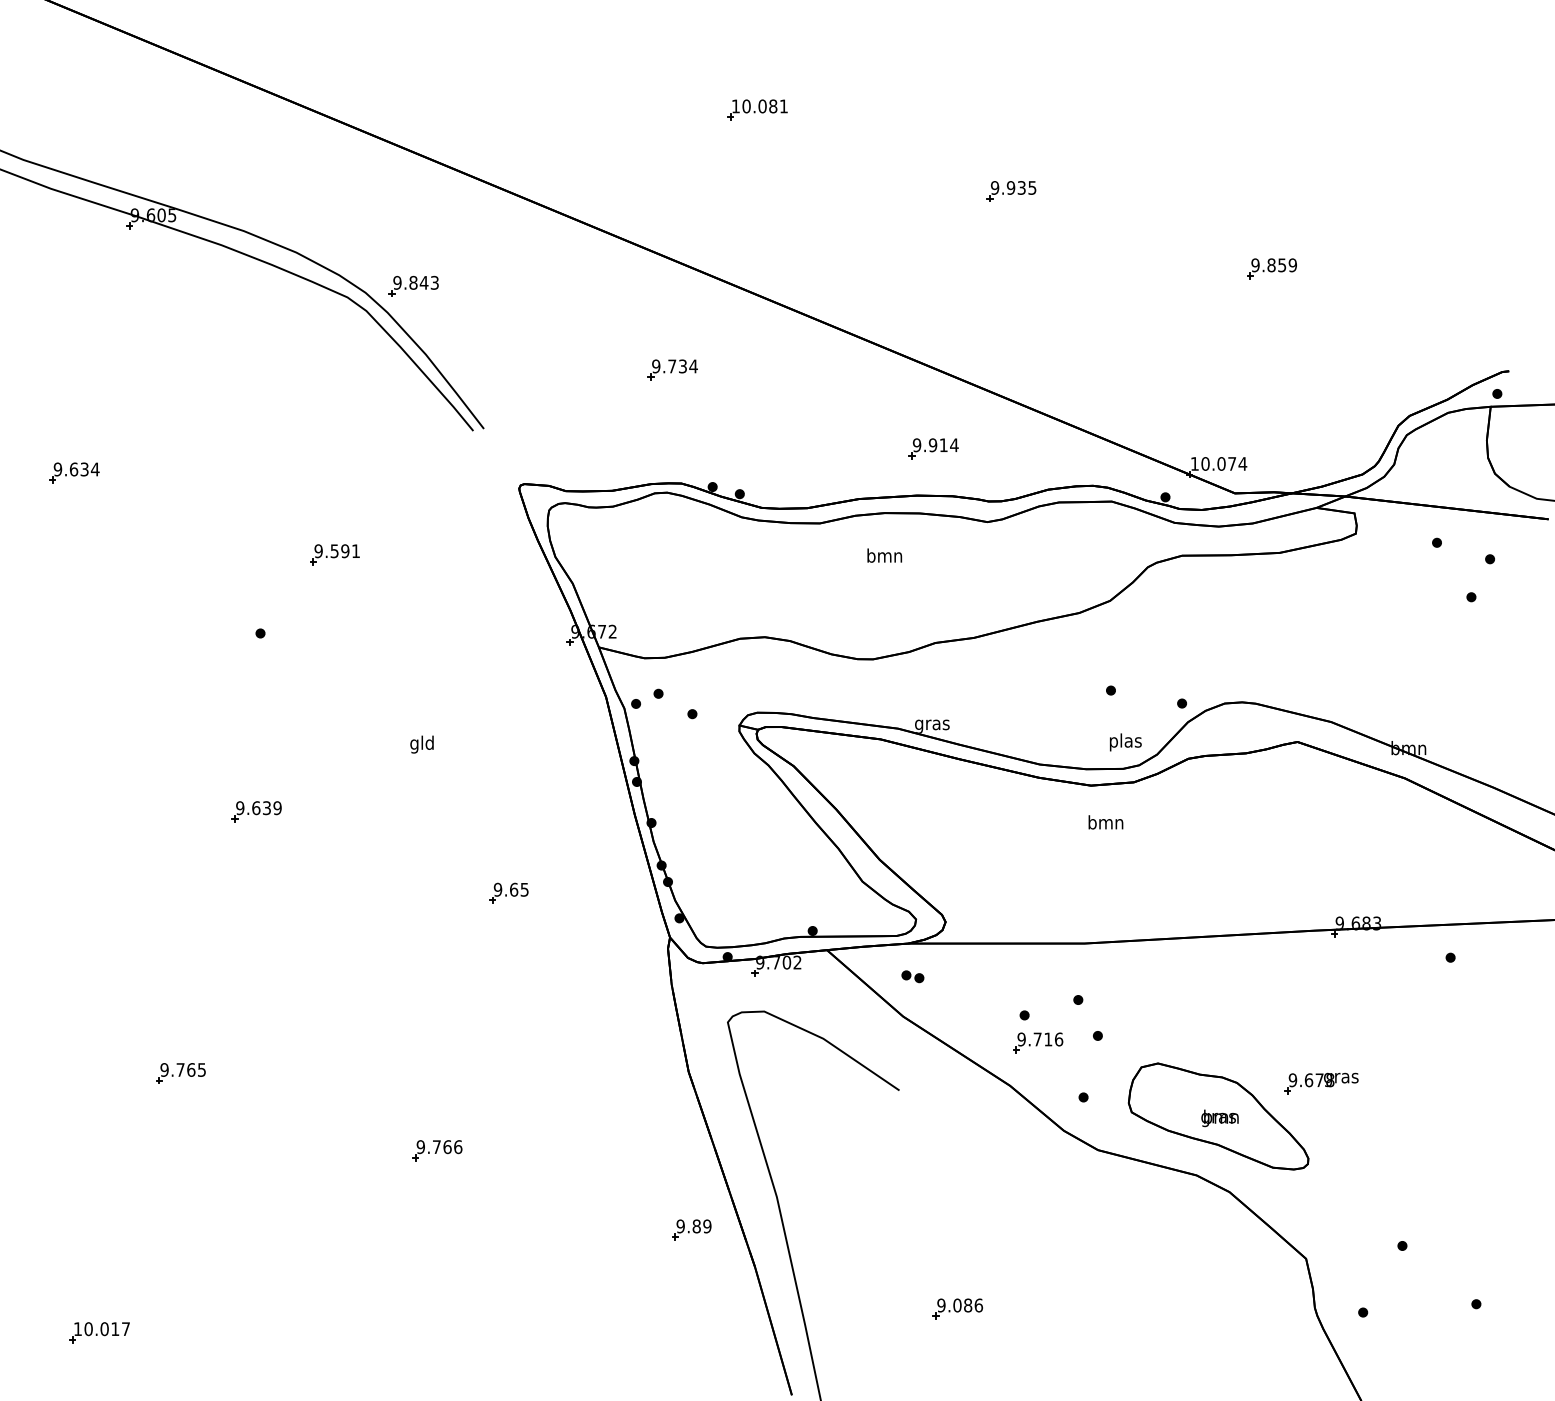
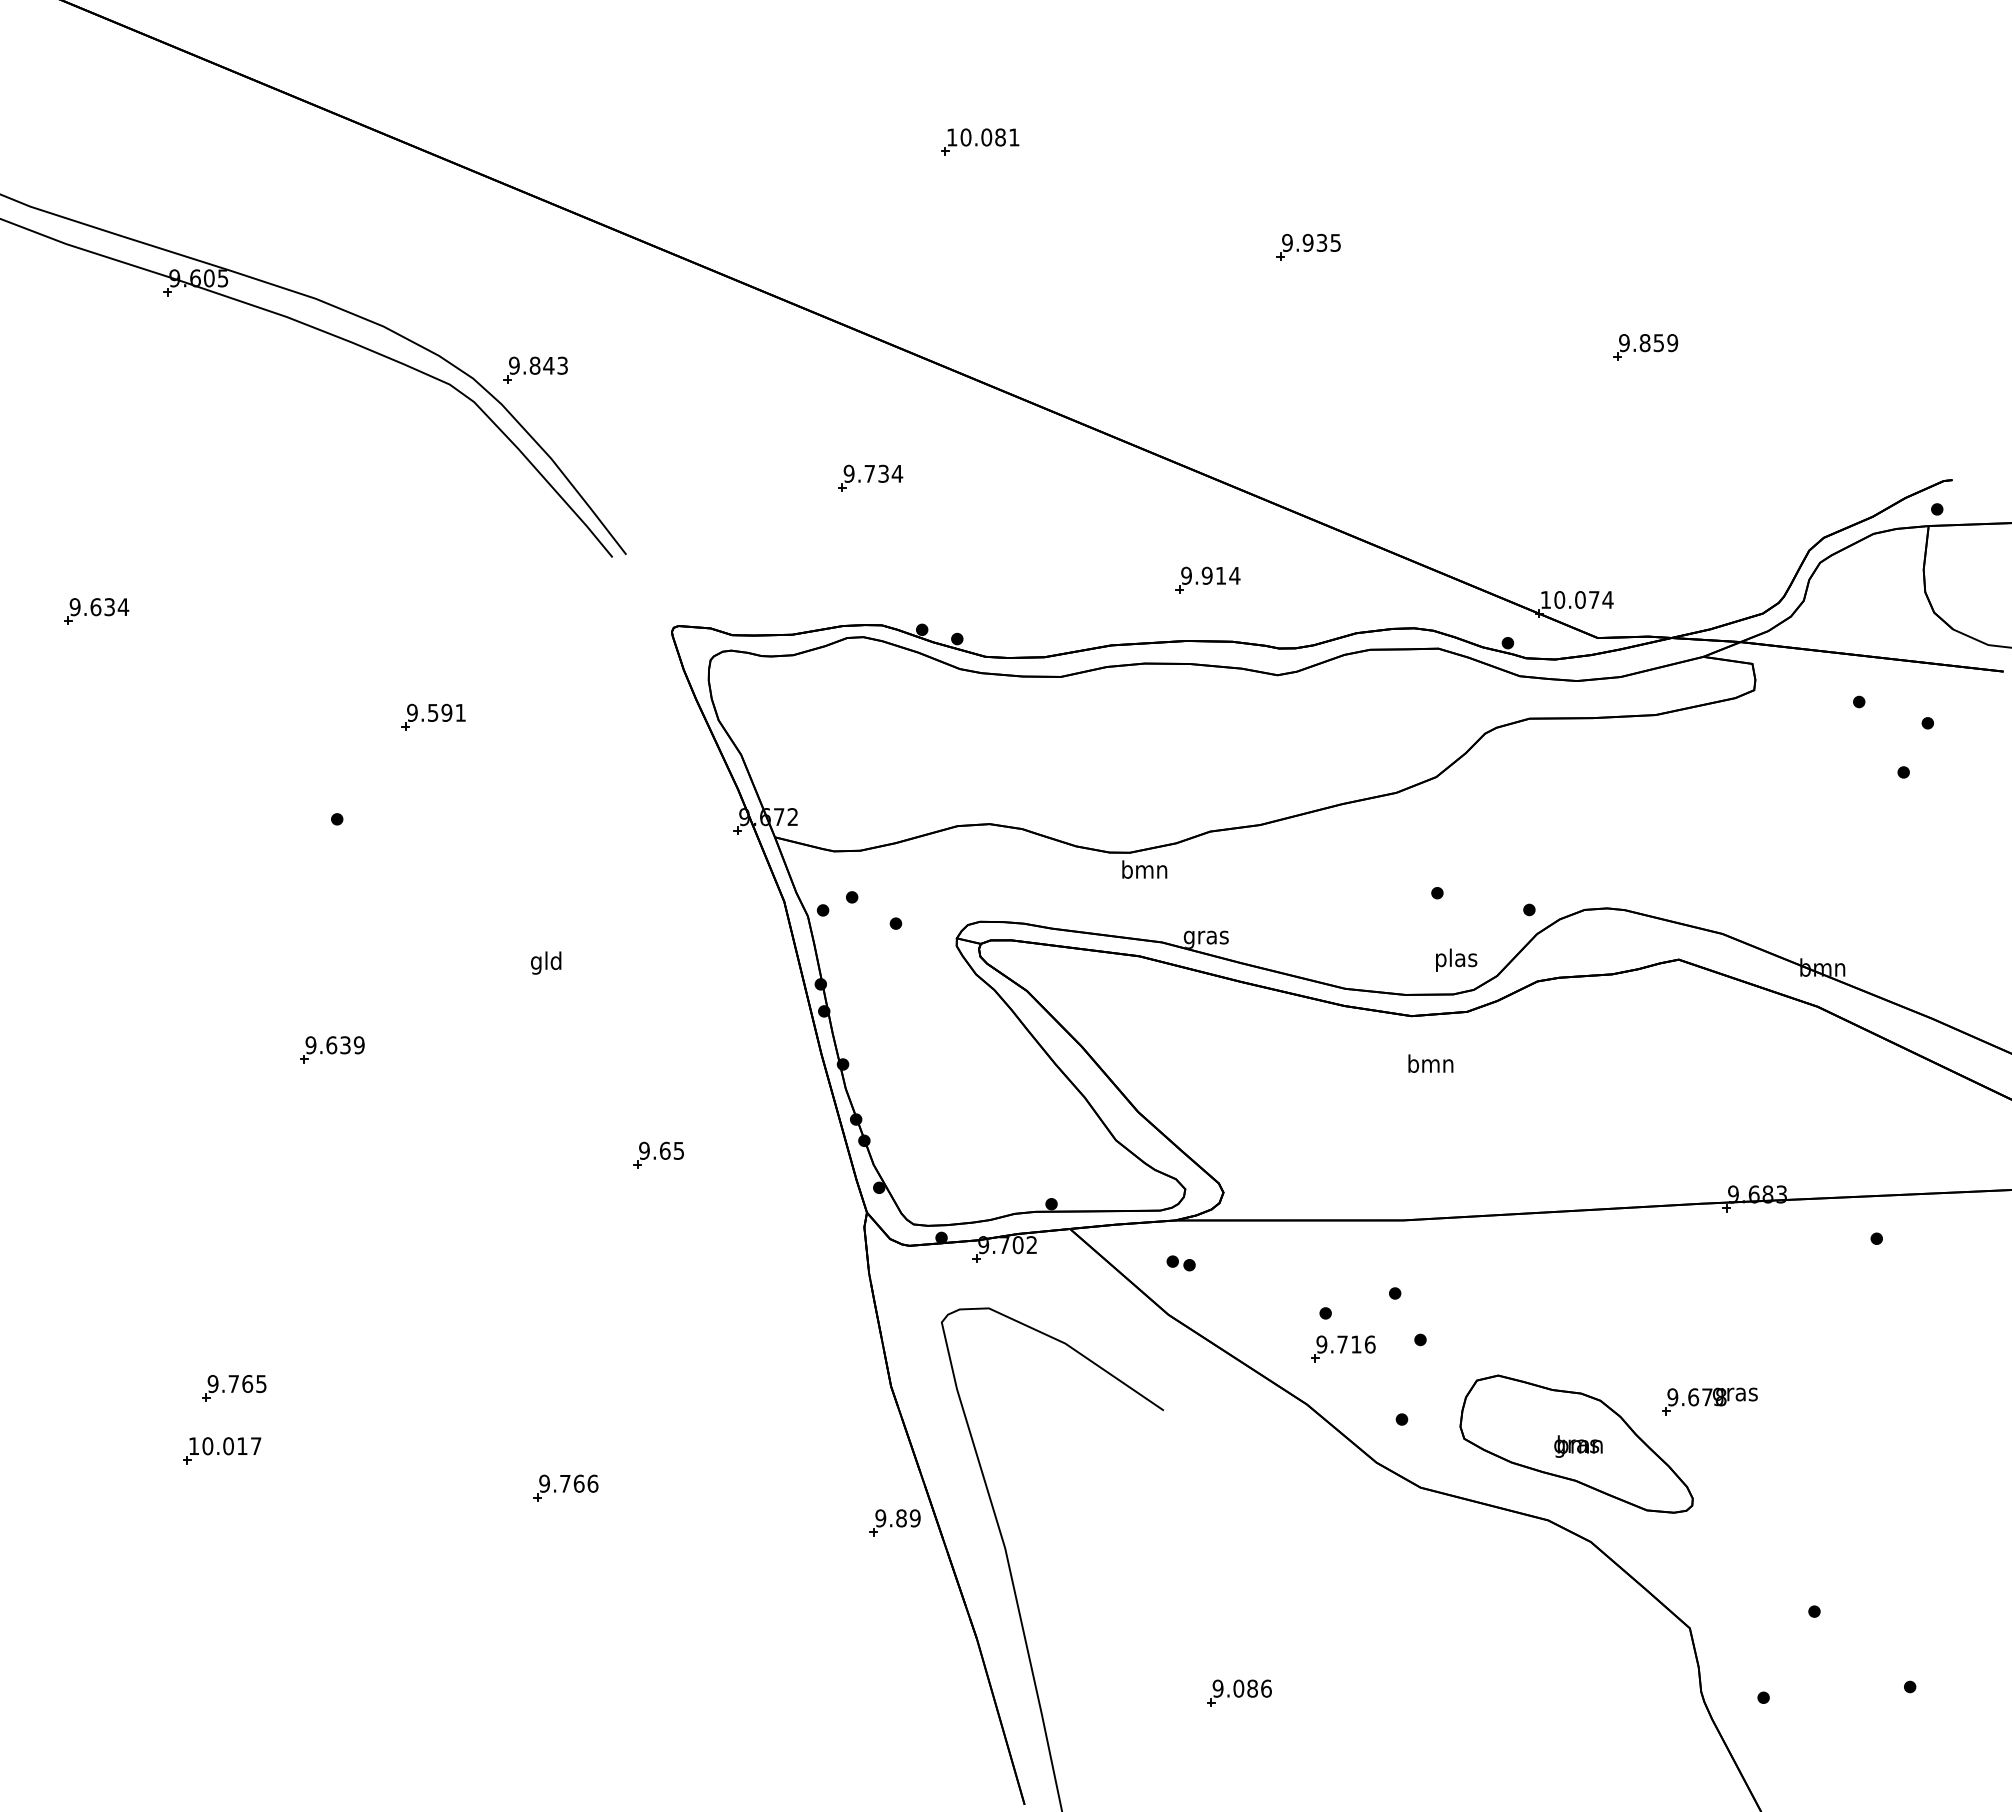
text: (884, 555) -> (1144, 869), moved
part: (691, 1229) -> (894, 1522), moved
part: (99, 1332) -> (222, 1450), moved

